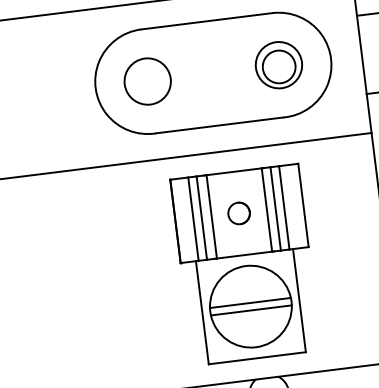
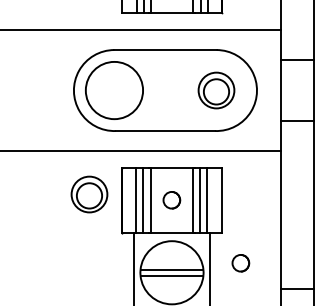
circle: (147, 81) -> (114, 90), size x1.6
part: (132, 219) -> (89, 194), added
part: (337, 283) -> (240, 263), added

